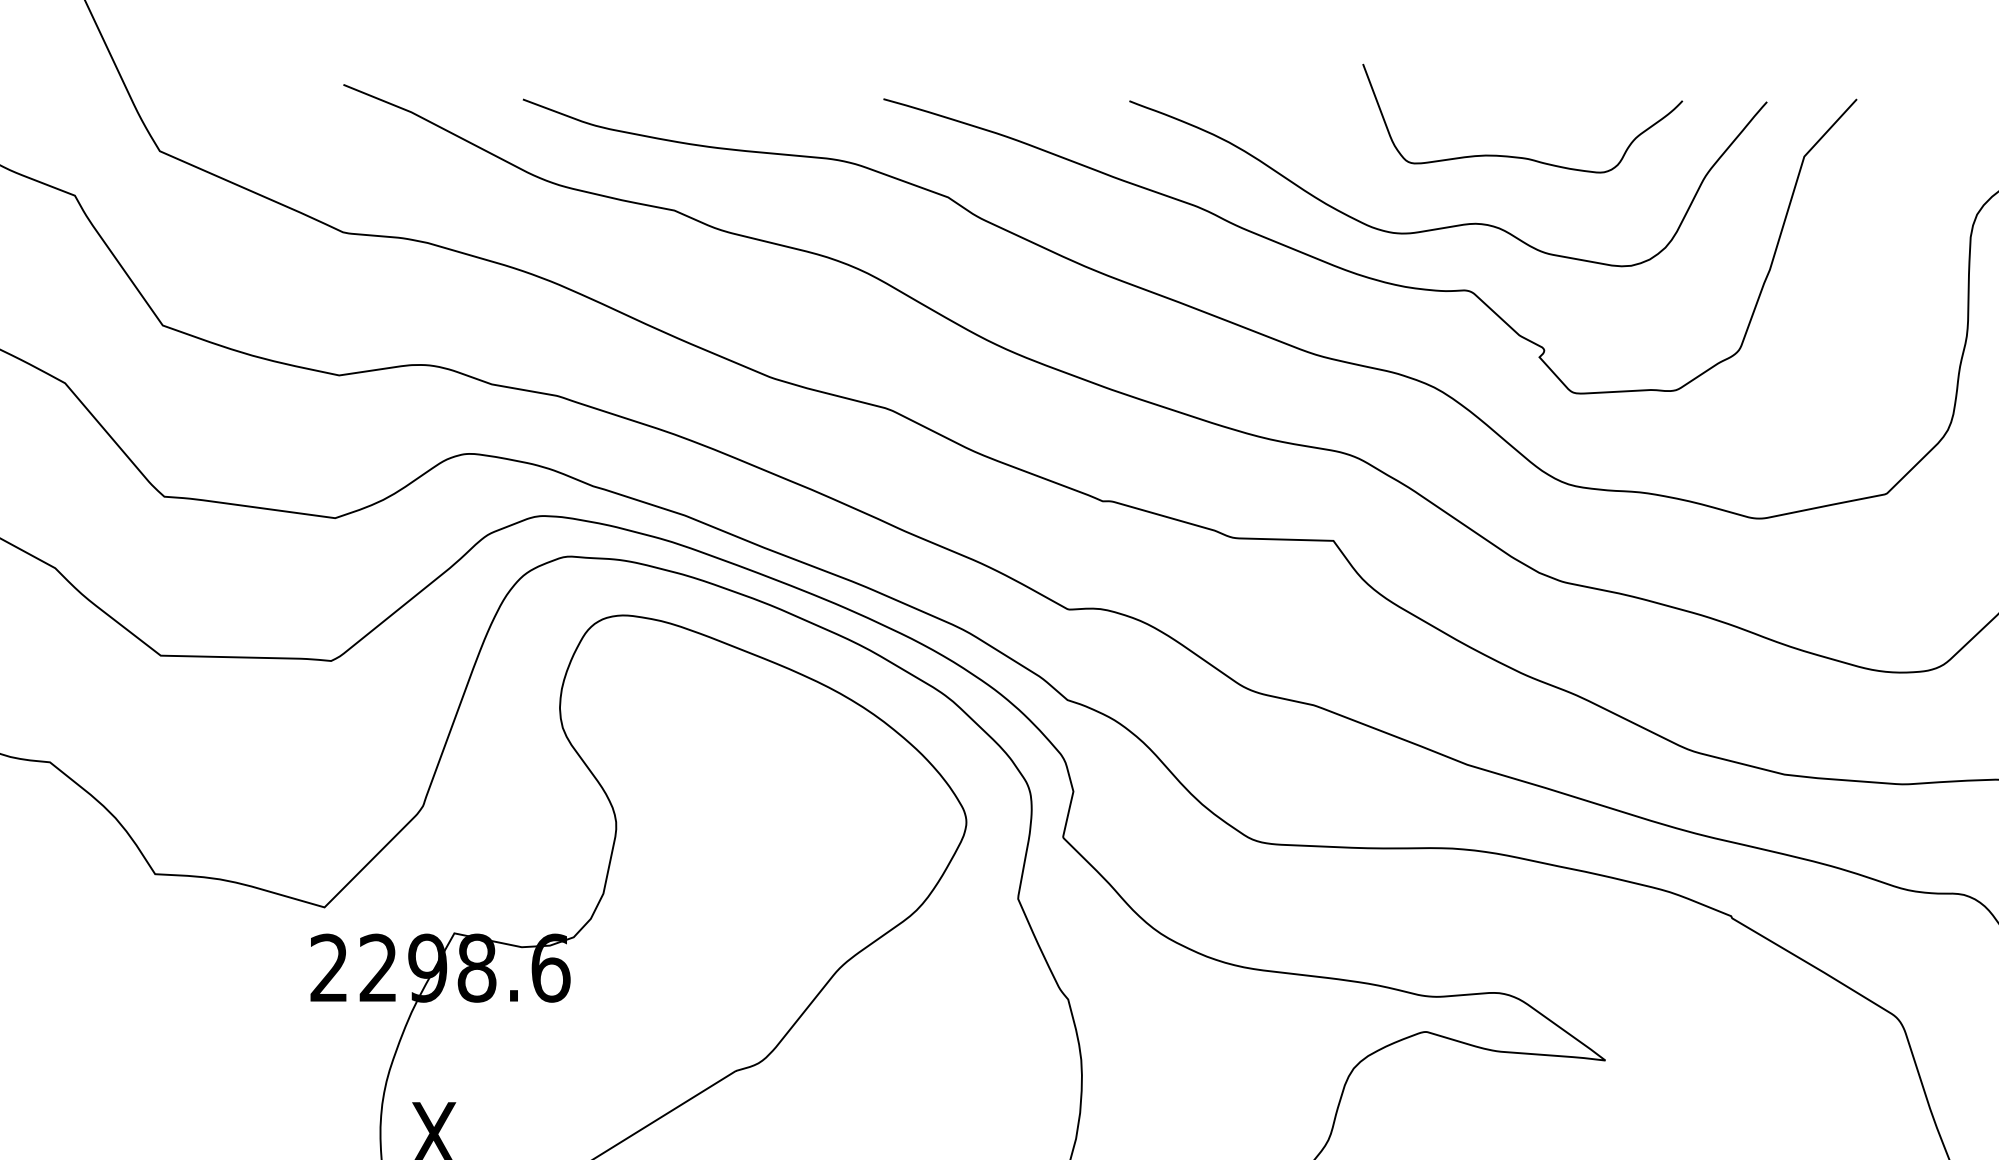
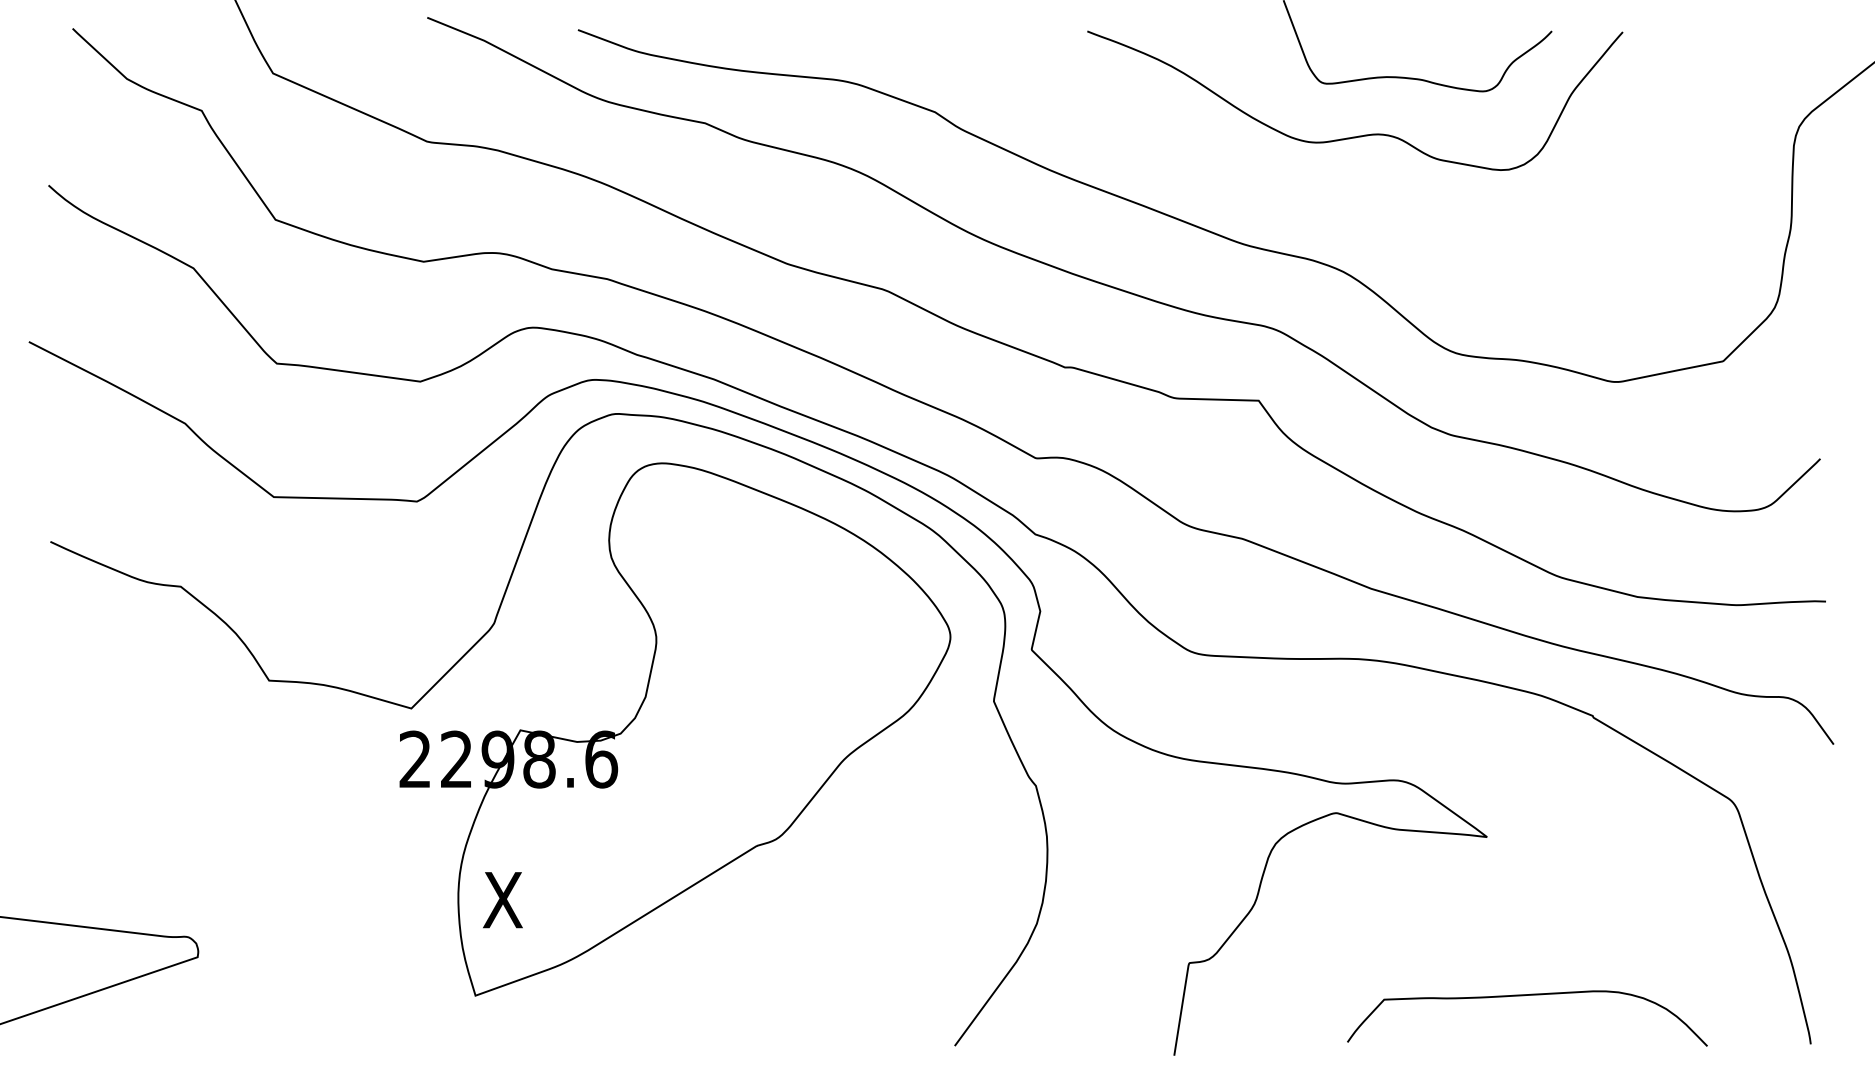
curve: (1360, 273) -> (1281, 176), removed

